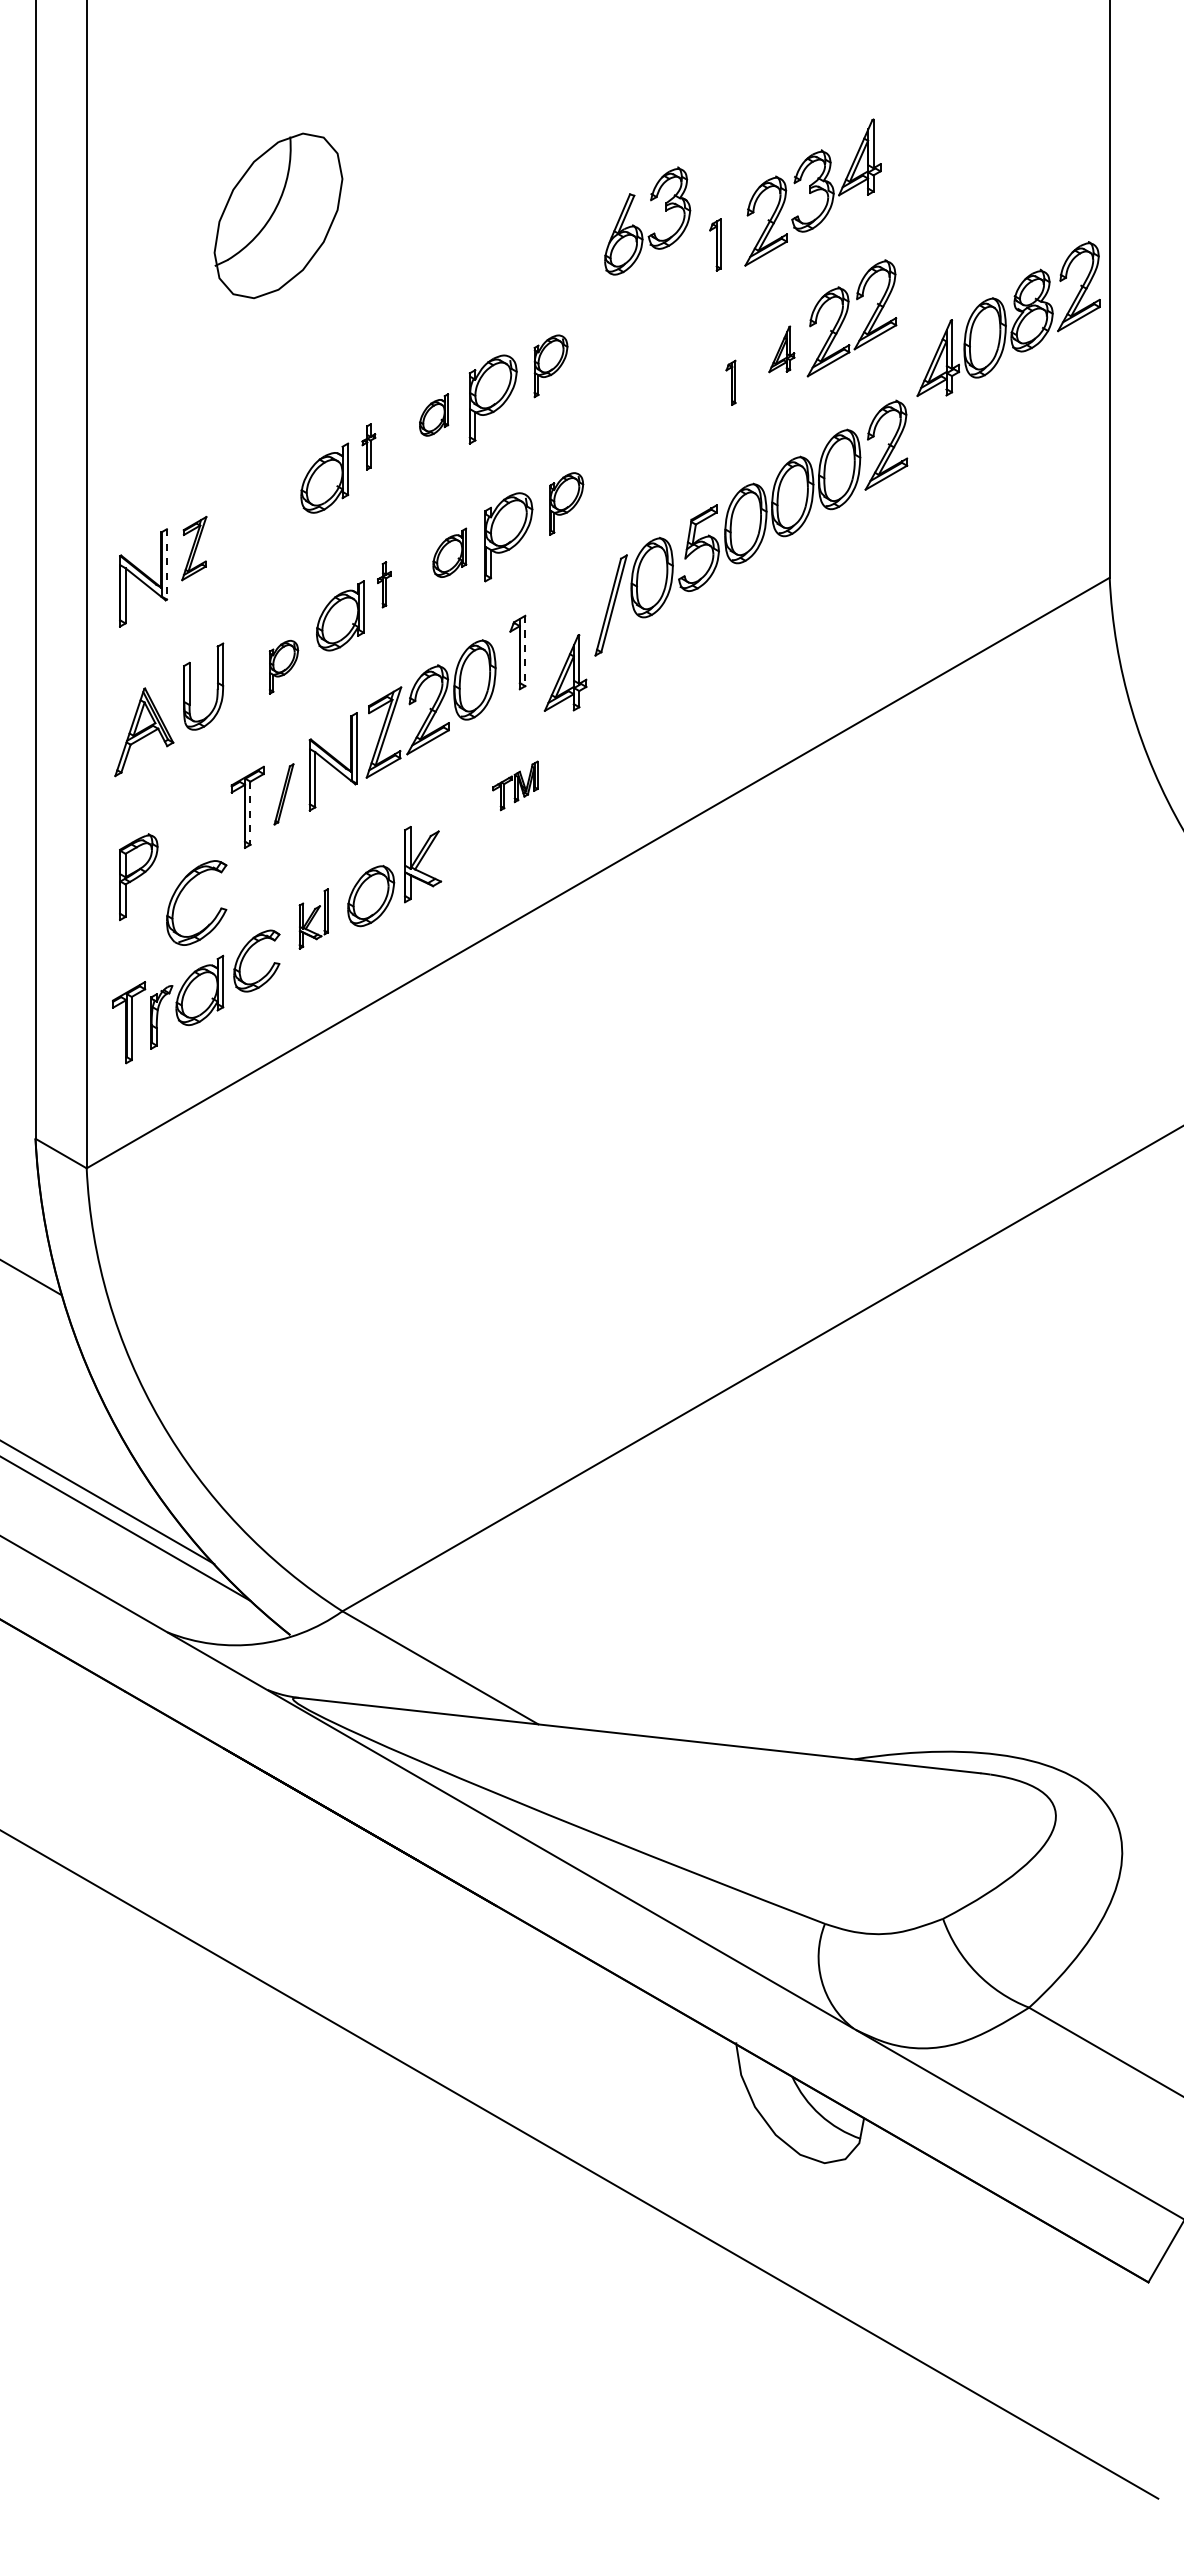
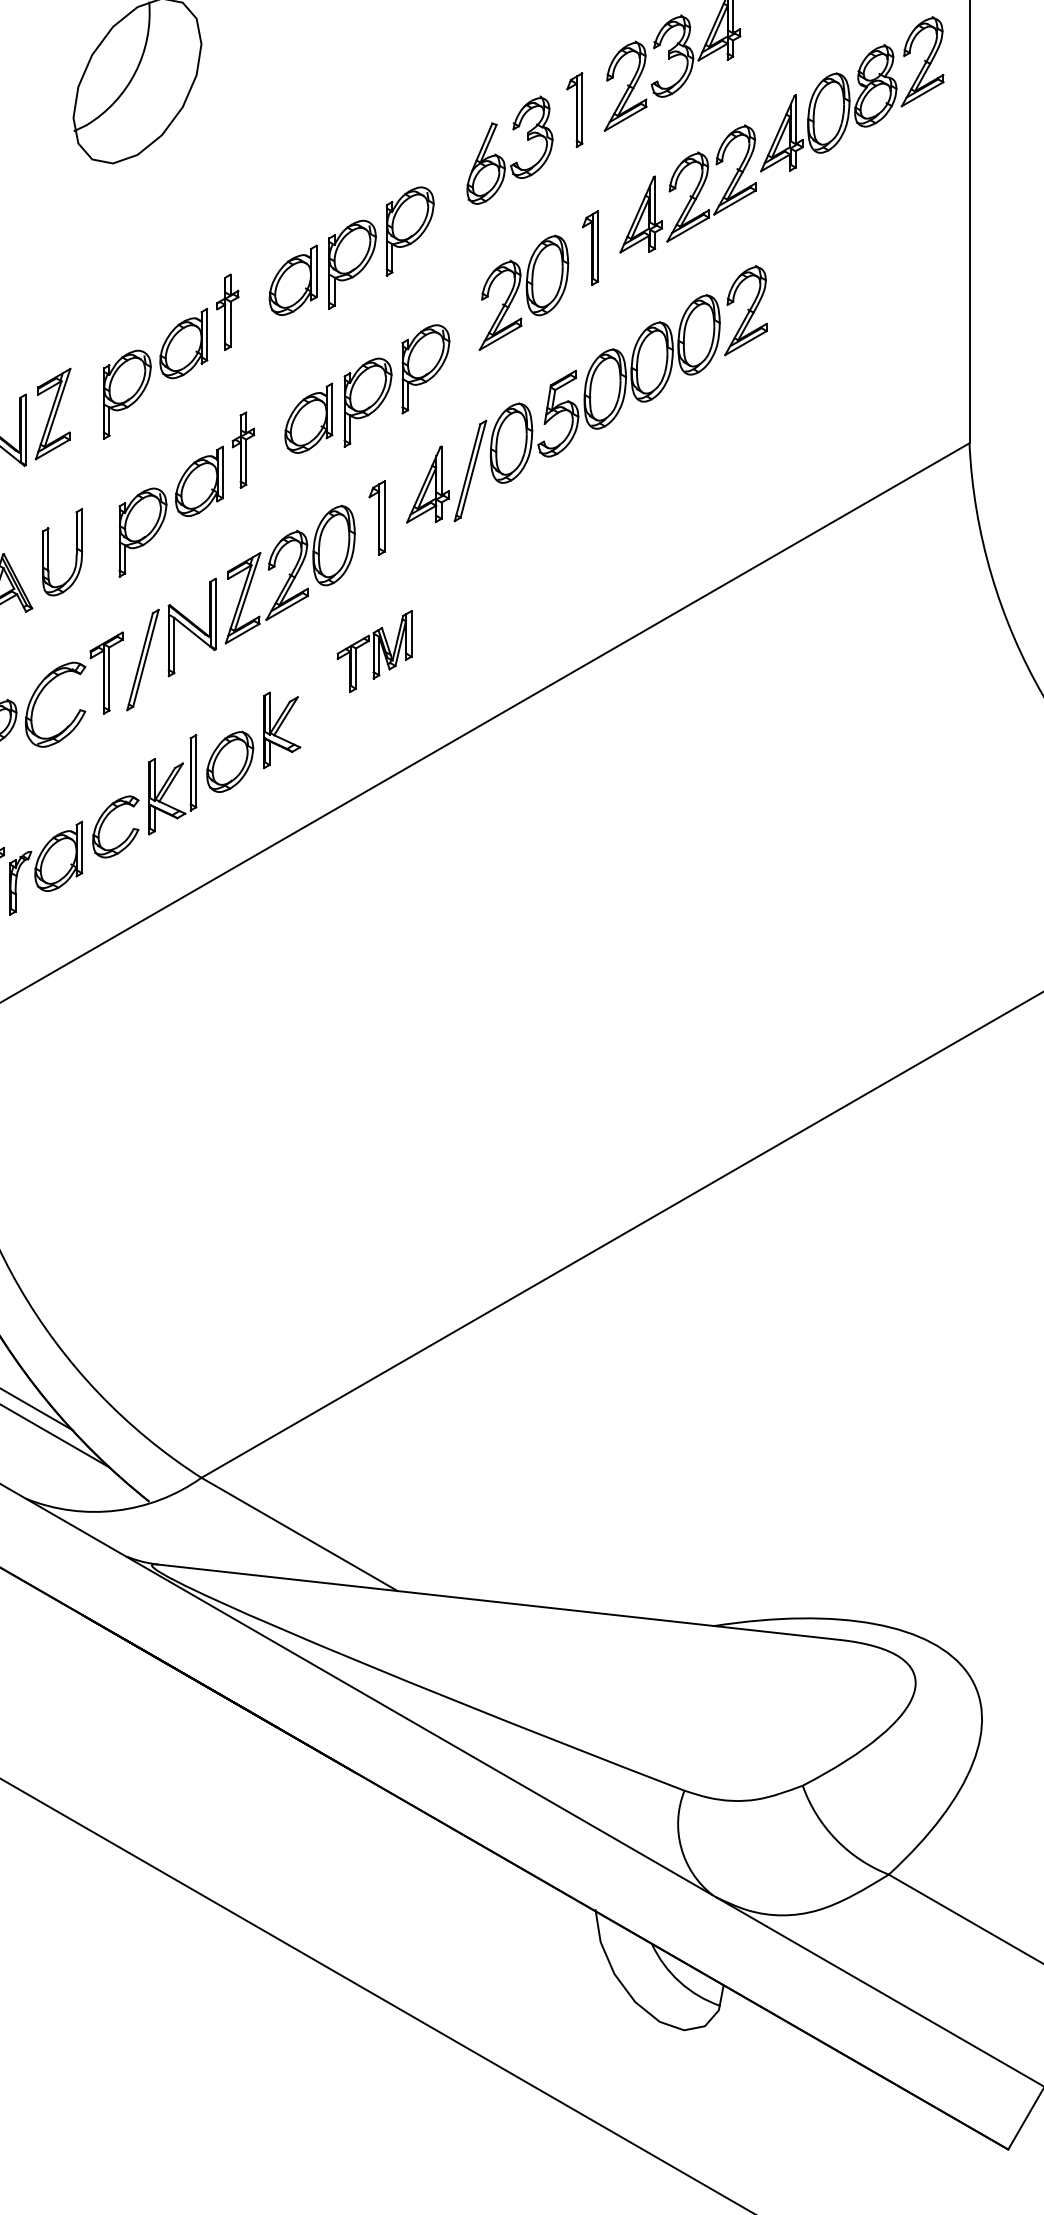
part: (639, 228) -> (501, 157), moved
part: (715, 244) -> (574, 109), size x1.43
part: (1008, 318) -> (852, 93), moved
part: (781, 349) -> (640, 214), size x1.67
part: (550, 366) -> (409, 231), size x1.43
part: (730, 382) -> (589, 247), size x1.67
part: (433, 414) -> (292, 279), size x1.67
part: (664, 427) -> (523, 292), added
part: (368, 446) -> (227, 311), size x1.67
part: (566, 503) -> (425, 368), size x1.43
part: (268, 529) -> (127, 394), added
part: (194, 548) -> (53, 413), size x1.43
part: (449, 552) -> (308, 417), size x1.43
line: (166, 564) -> (25, 429), dashed -> solid
part: (384, 584) -> (243, 450), size x1.67
line: (525, 651) -> (384, 517), dashed -> solid
part: (283, 667) -> (142, 533), size x1.67
part: (565, 672) -> (427, 484), moved
part: (515, 785) -> (374, 651), size x1.67
part: (283, 794) -> (142, 660), size x1.67
line: (250, 813) -> (109, 679), dashed -> solid
part: (182, 891) -> (41, 693), moved
part: (313, 918) -> (172, 784), size x1.67

